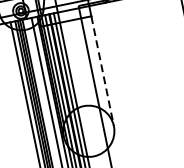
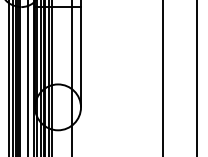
line: (103, 71) -> (81, 57), dashed -> solid

